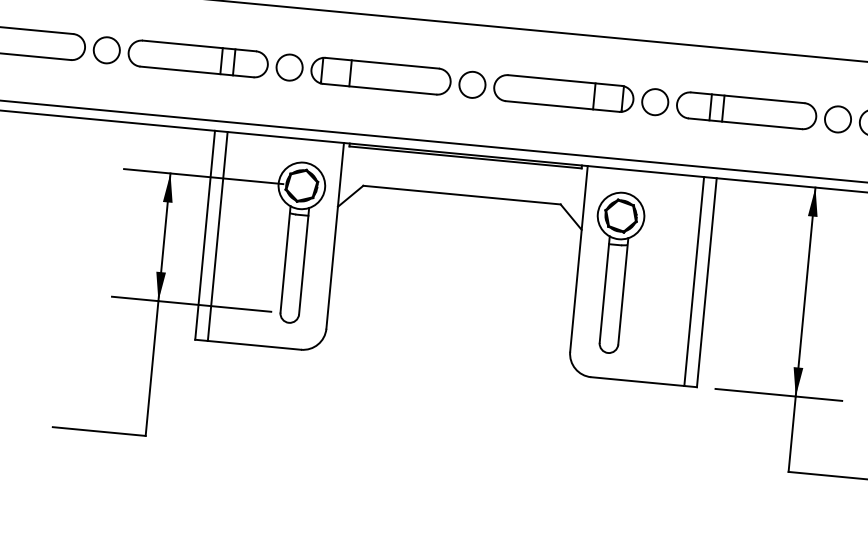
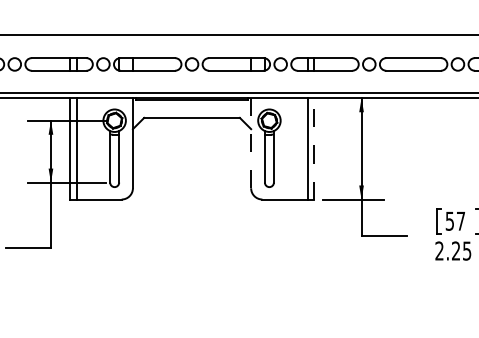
line: (579, 257) -> (251, 142), solid -> dashed
line: (706, 281) -> (313, 148), solid -> dashed

